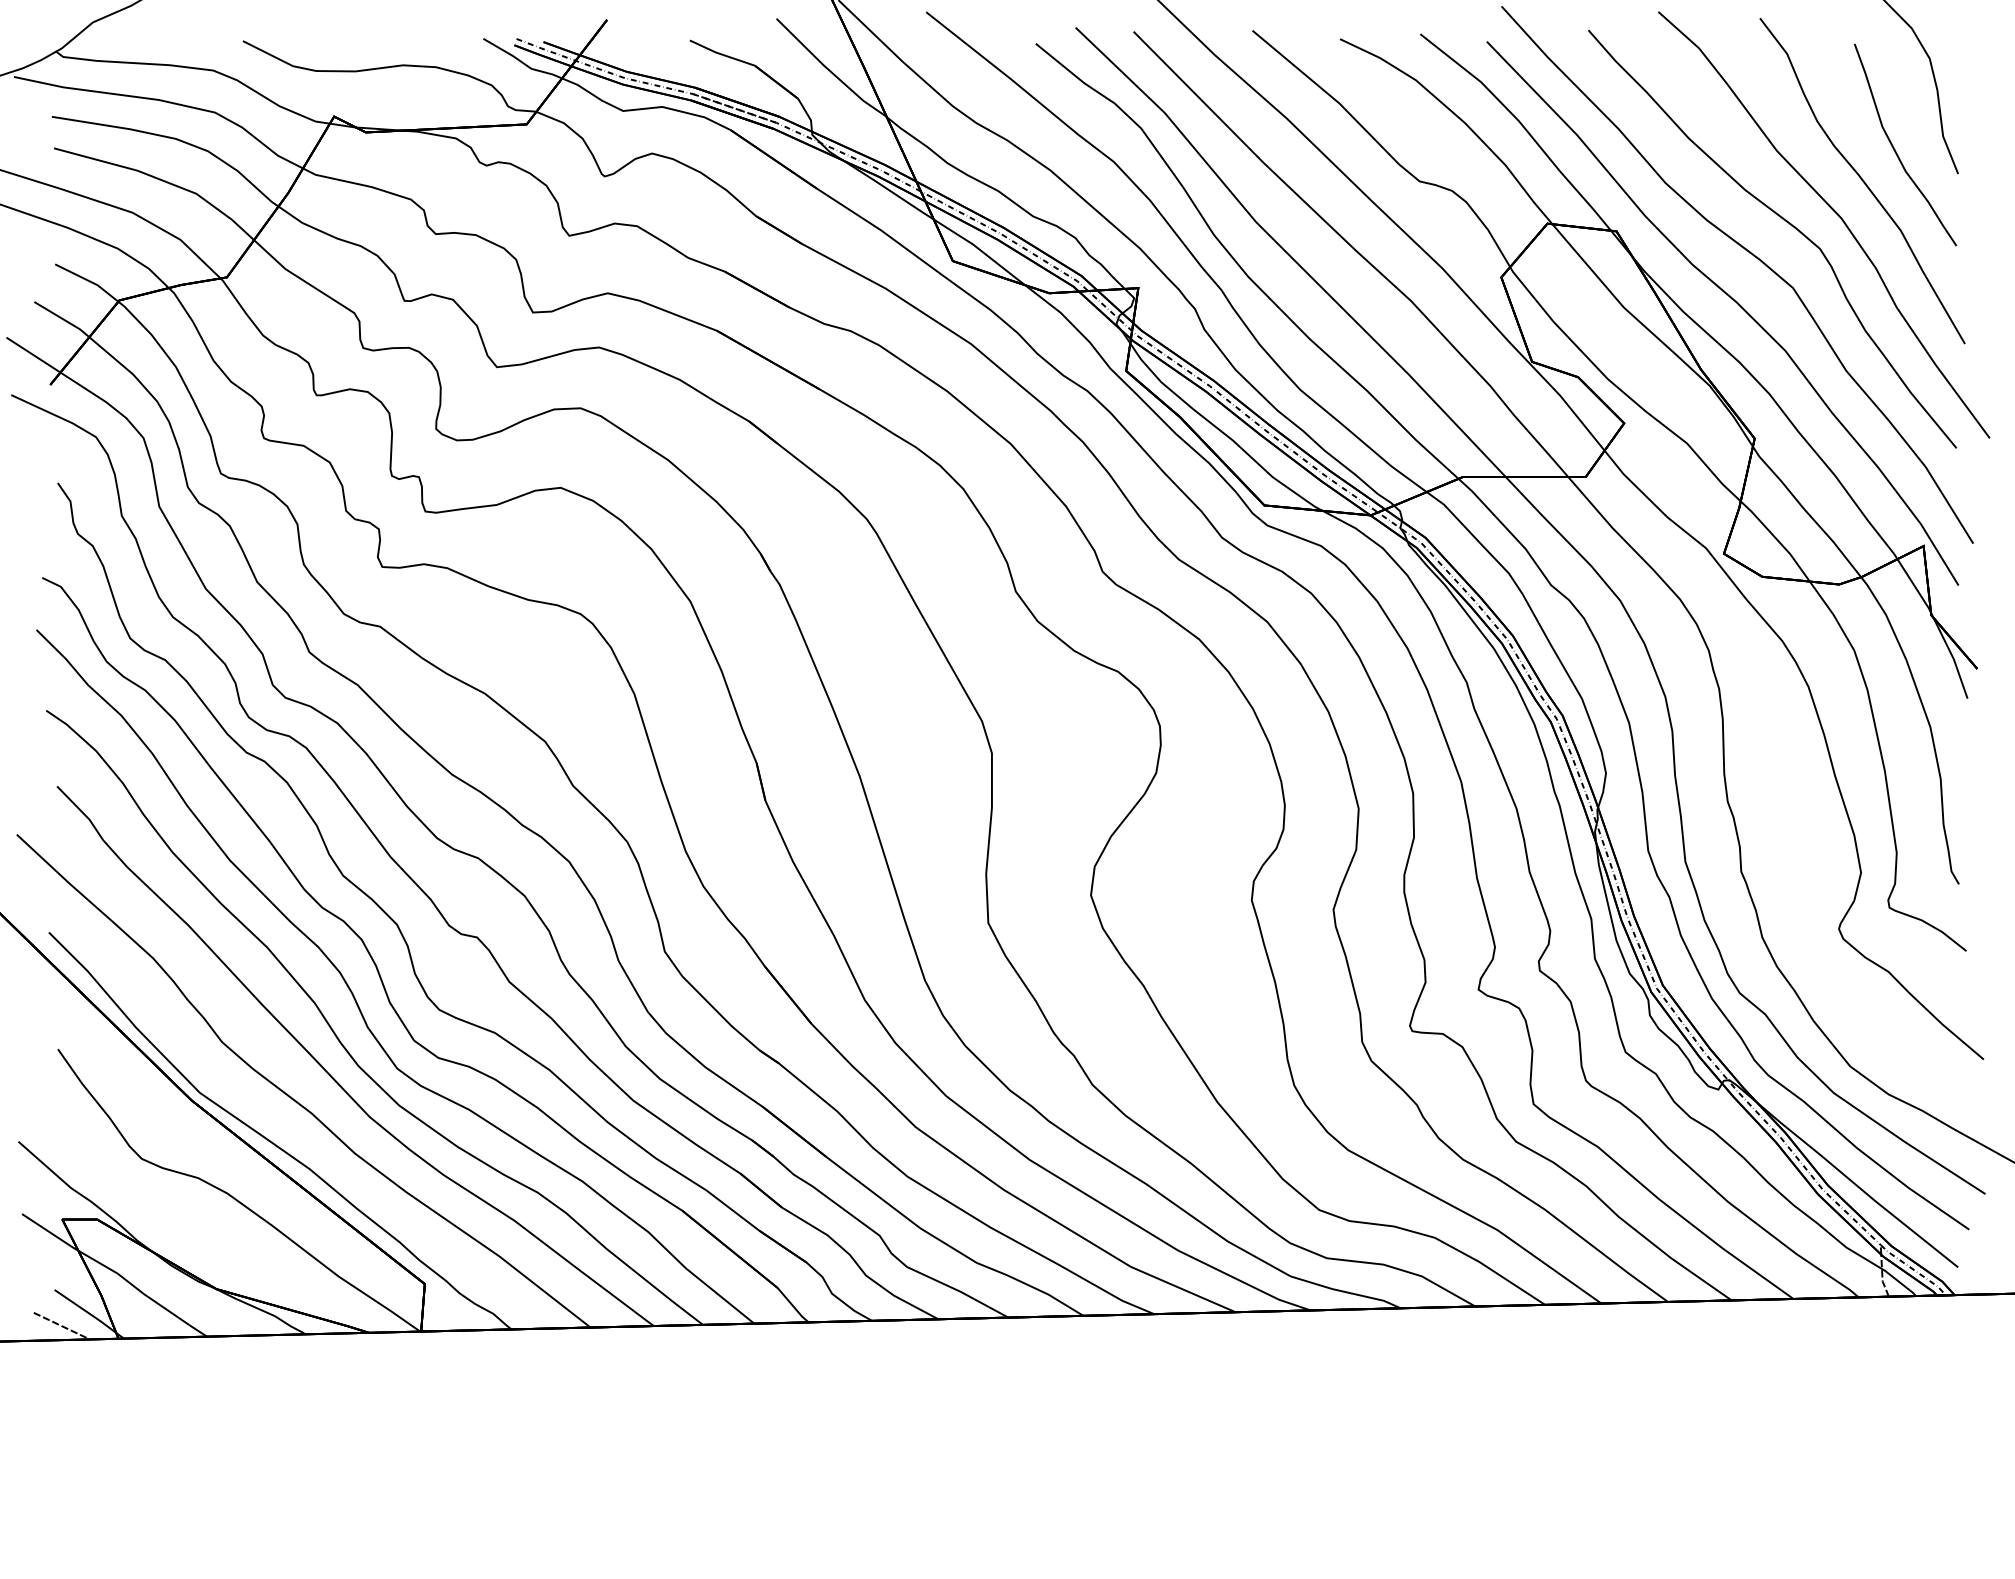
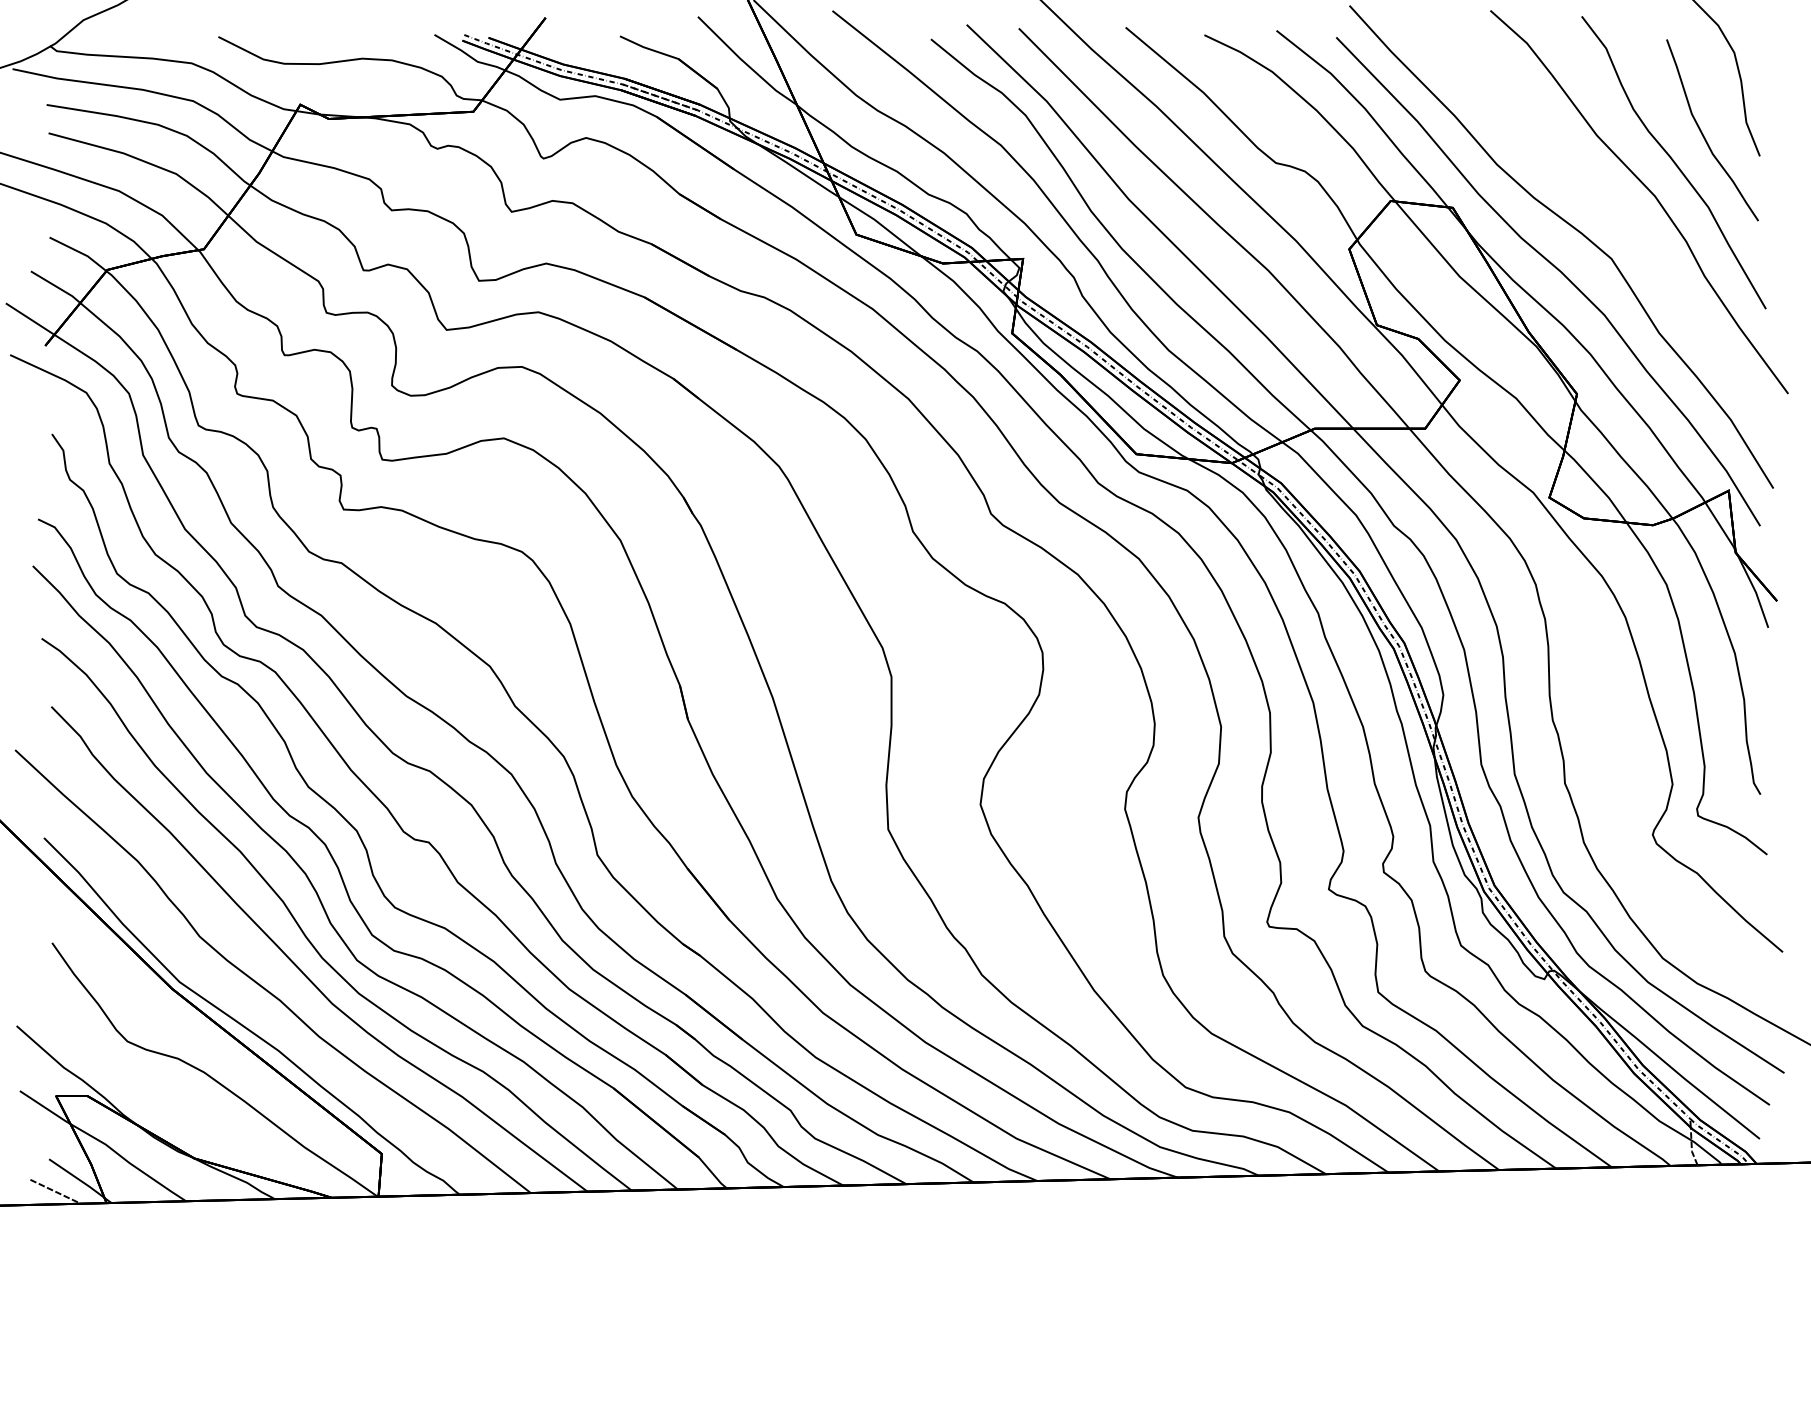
curve: (1785, 222) -> (1604, 199), removed

